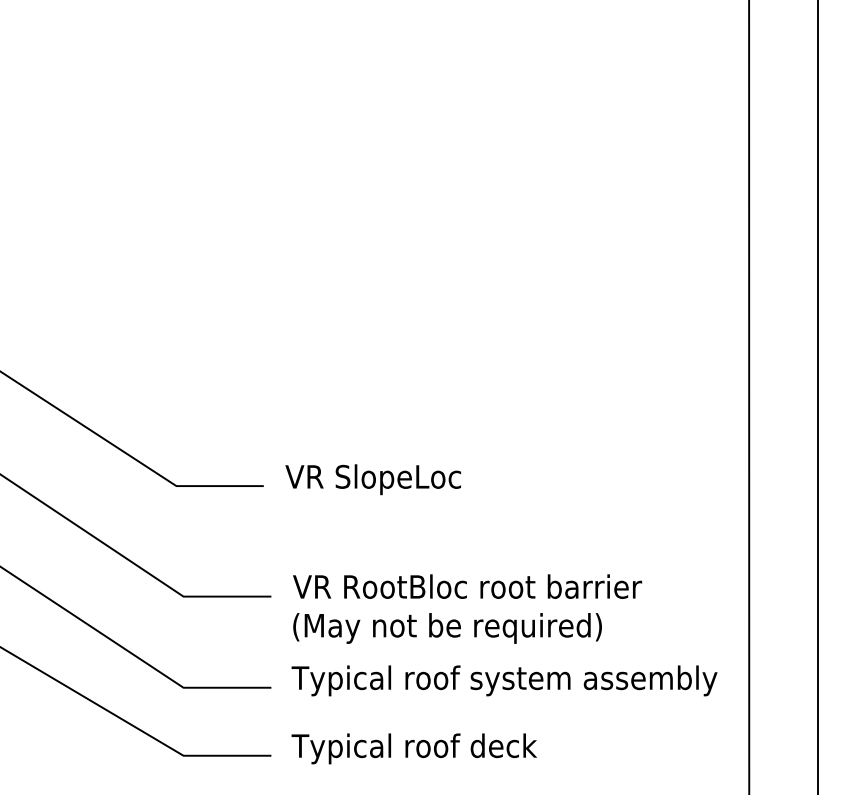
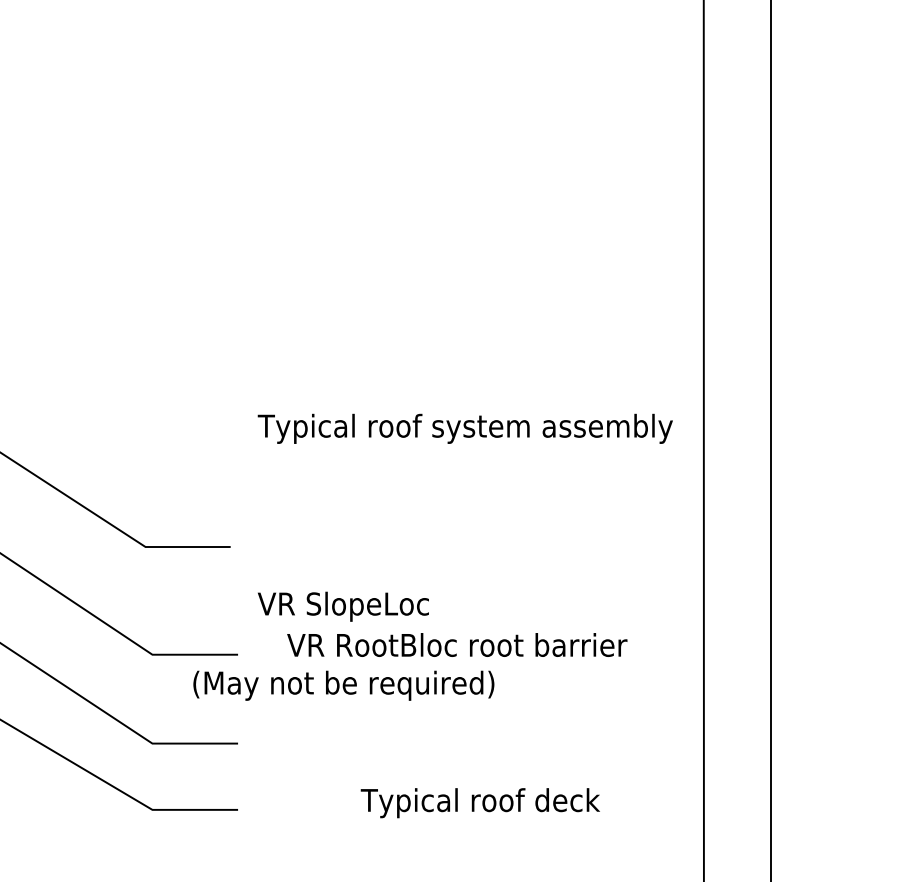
text: (373, 479) -> (343, 606), moved
text: (467, 586) -> (457, 644), moved
text: (447, 628) -> (343, 685), moved
text: (503, 680) -> (464, 428), moved
text: (413, 749) -> (479, 803), moved

